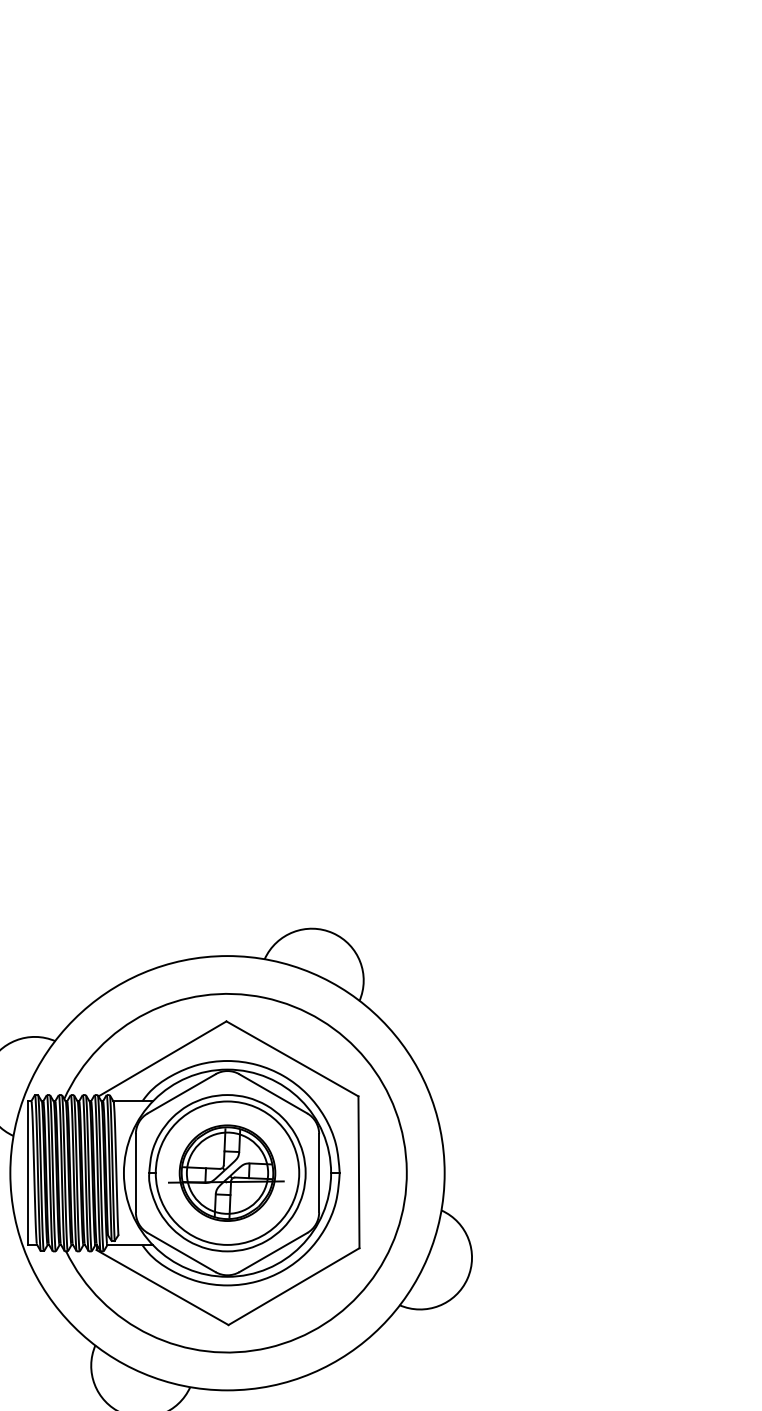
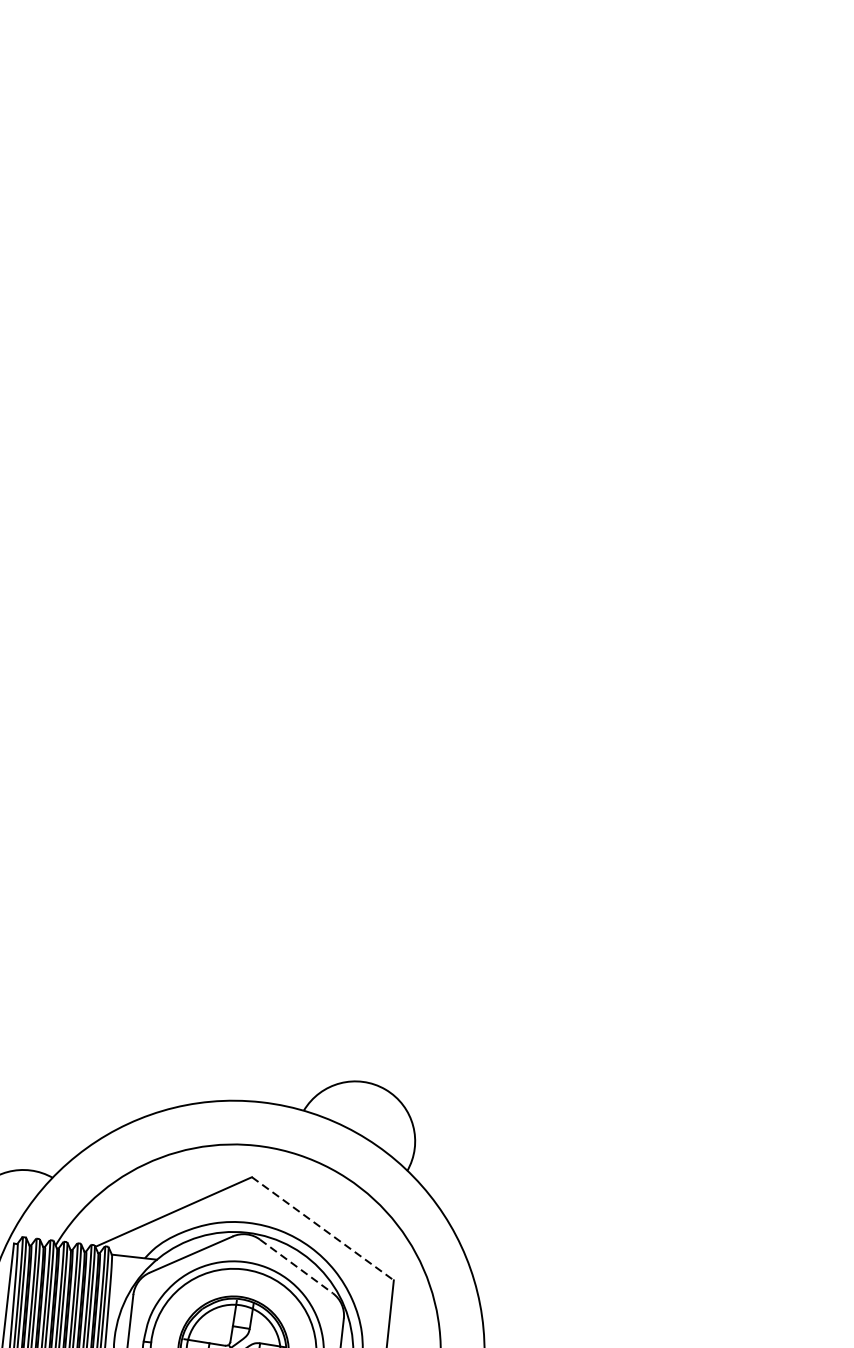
line: (292, 1058) -> (322, 1228), solid -> dashed
line: (273, 1094) -> (296, 1267), solid -> dashed

